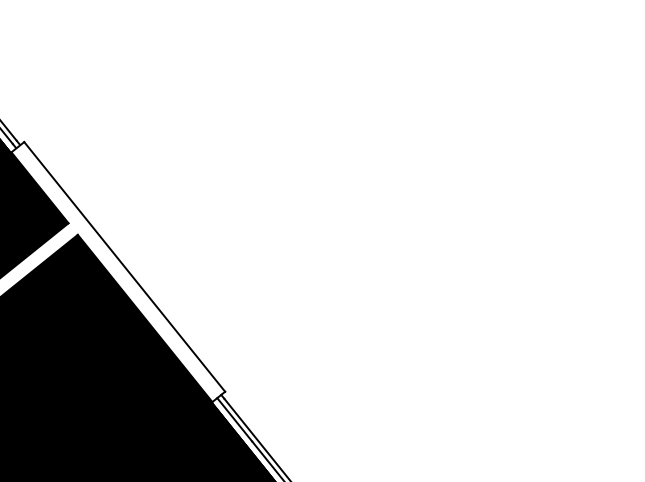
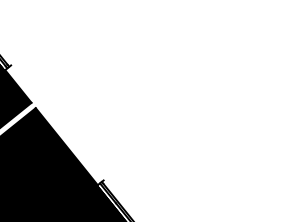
line: (124, 265) -> (57, 122), removed

